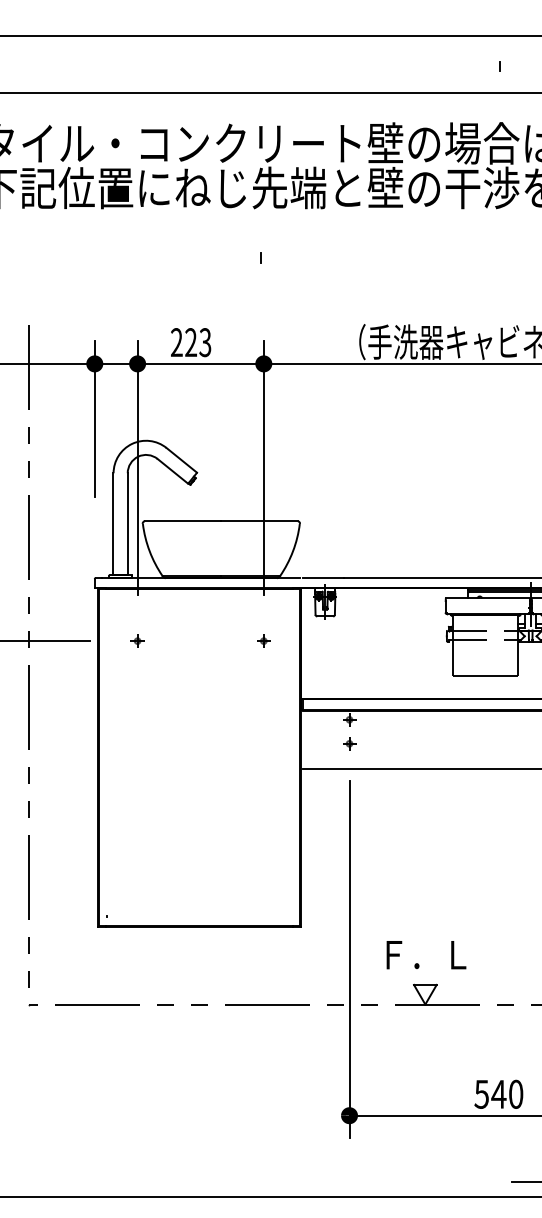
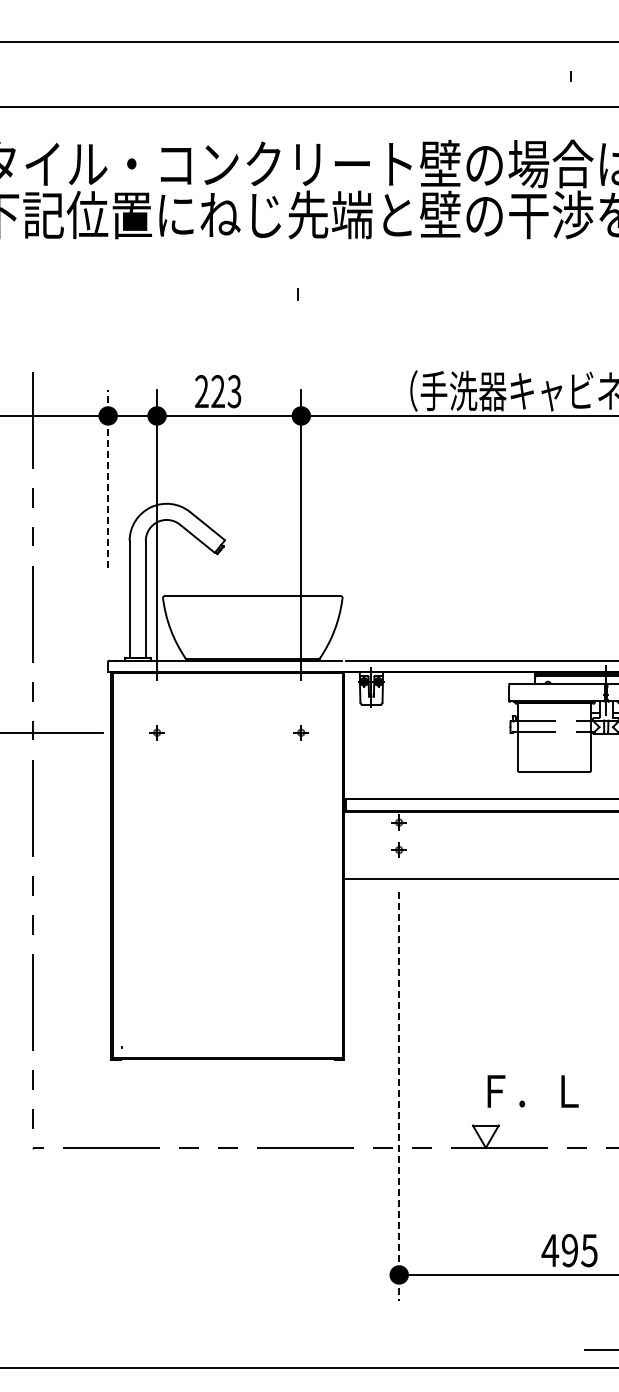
line: (95, 418) -> (108, 478), solid -> dashed
text: (425, 955) -> (532, 1091), moved
line: (349, 959) -> (399, 1096), solid -> dashed
text: (498, 1094) -> (569, 1250), 540 -> 495

